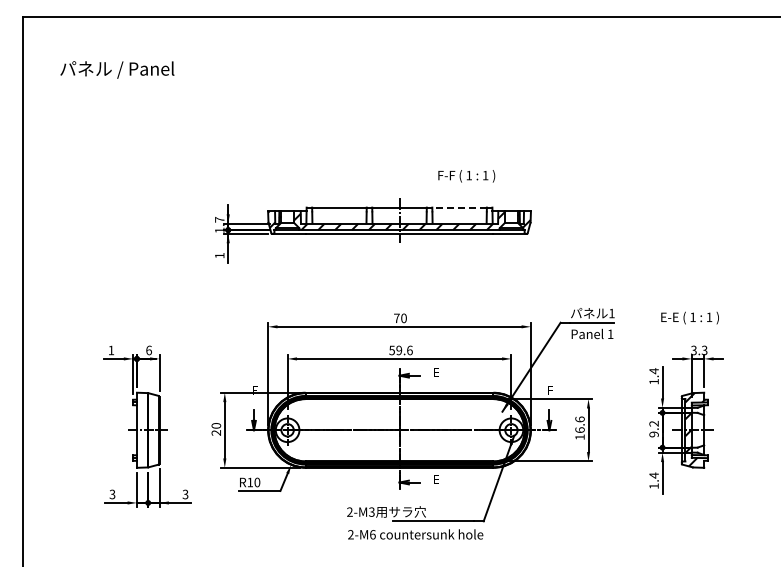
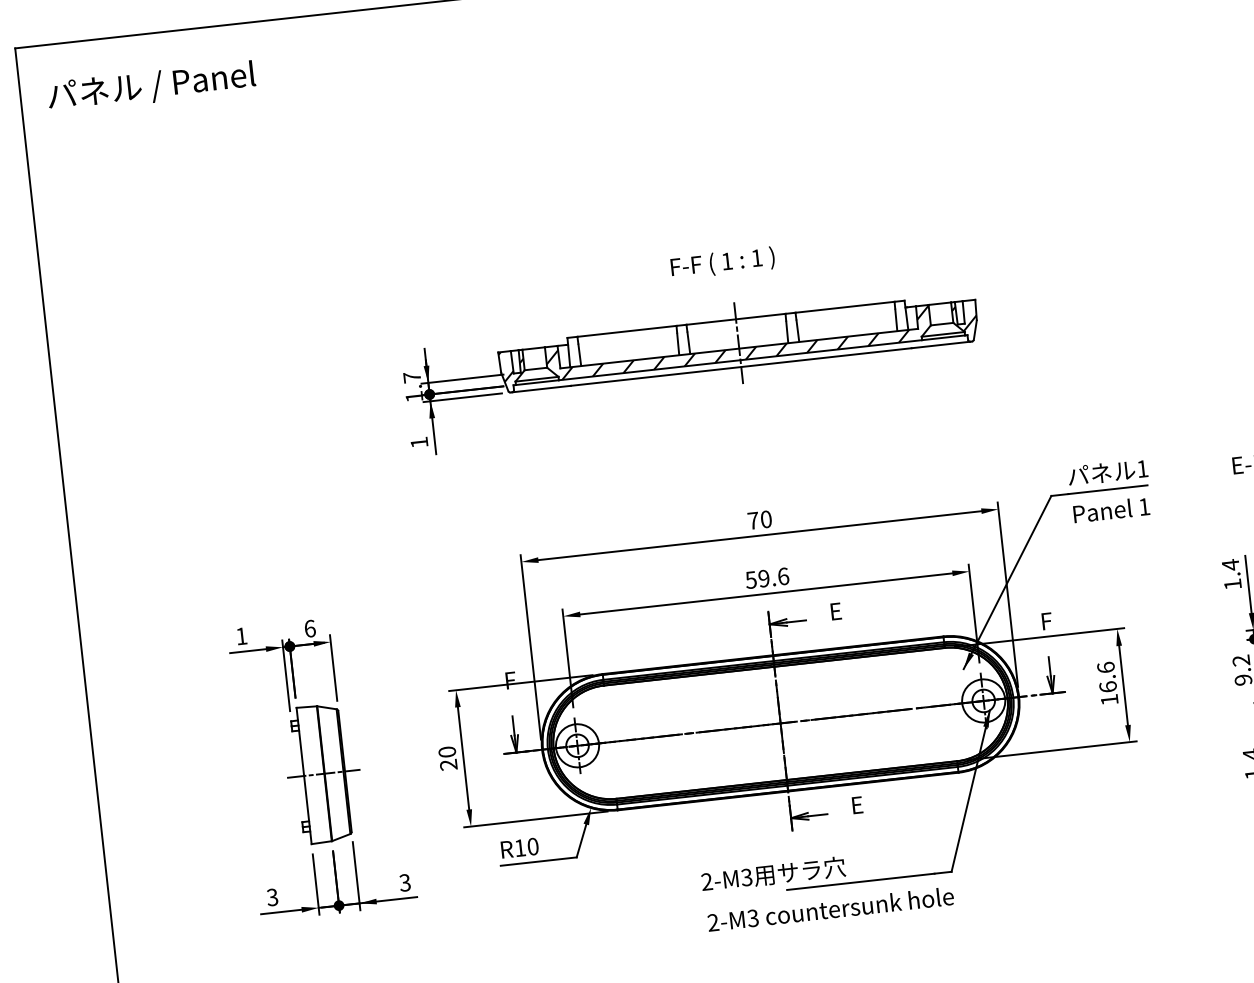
text: (117, 69) -> (151, 86), moved
text: (466, 176) -> (722, 263), moved
line: (459, 207) -> (844, 307), dashed -> solid
text: (372, 534) -> (752, 917), 2-M6 -> 2-M3

